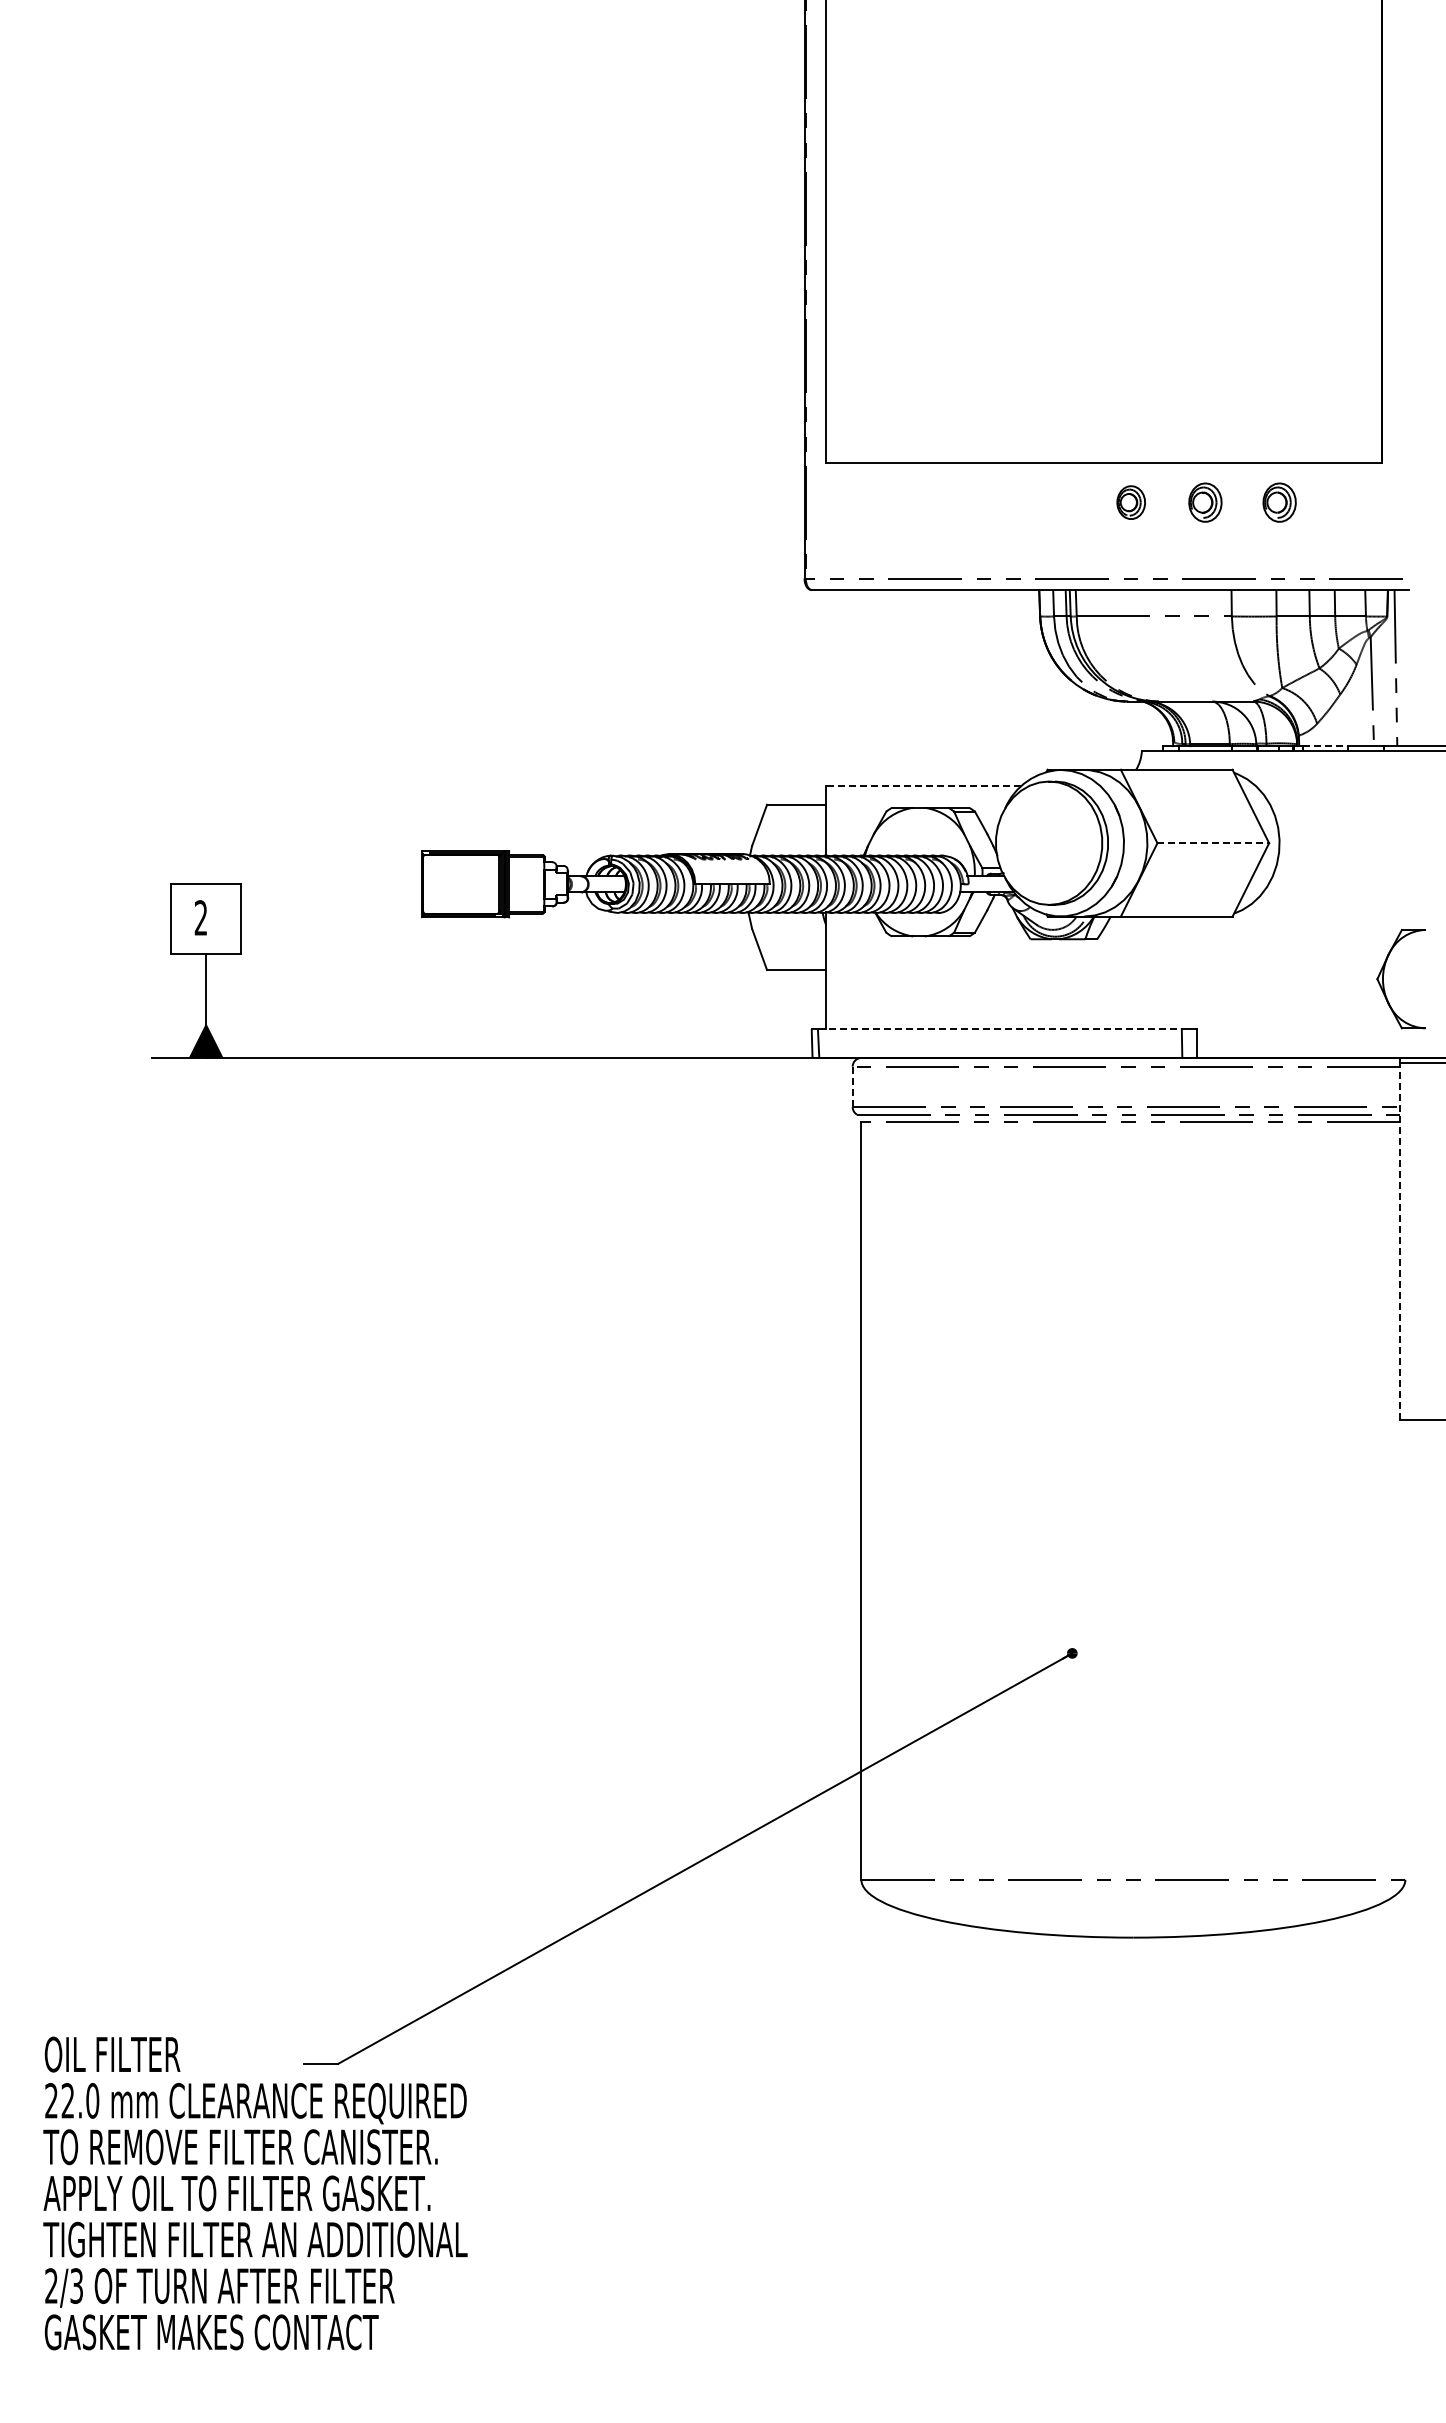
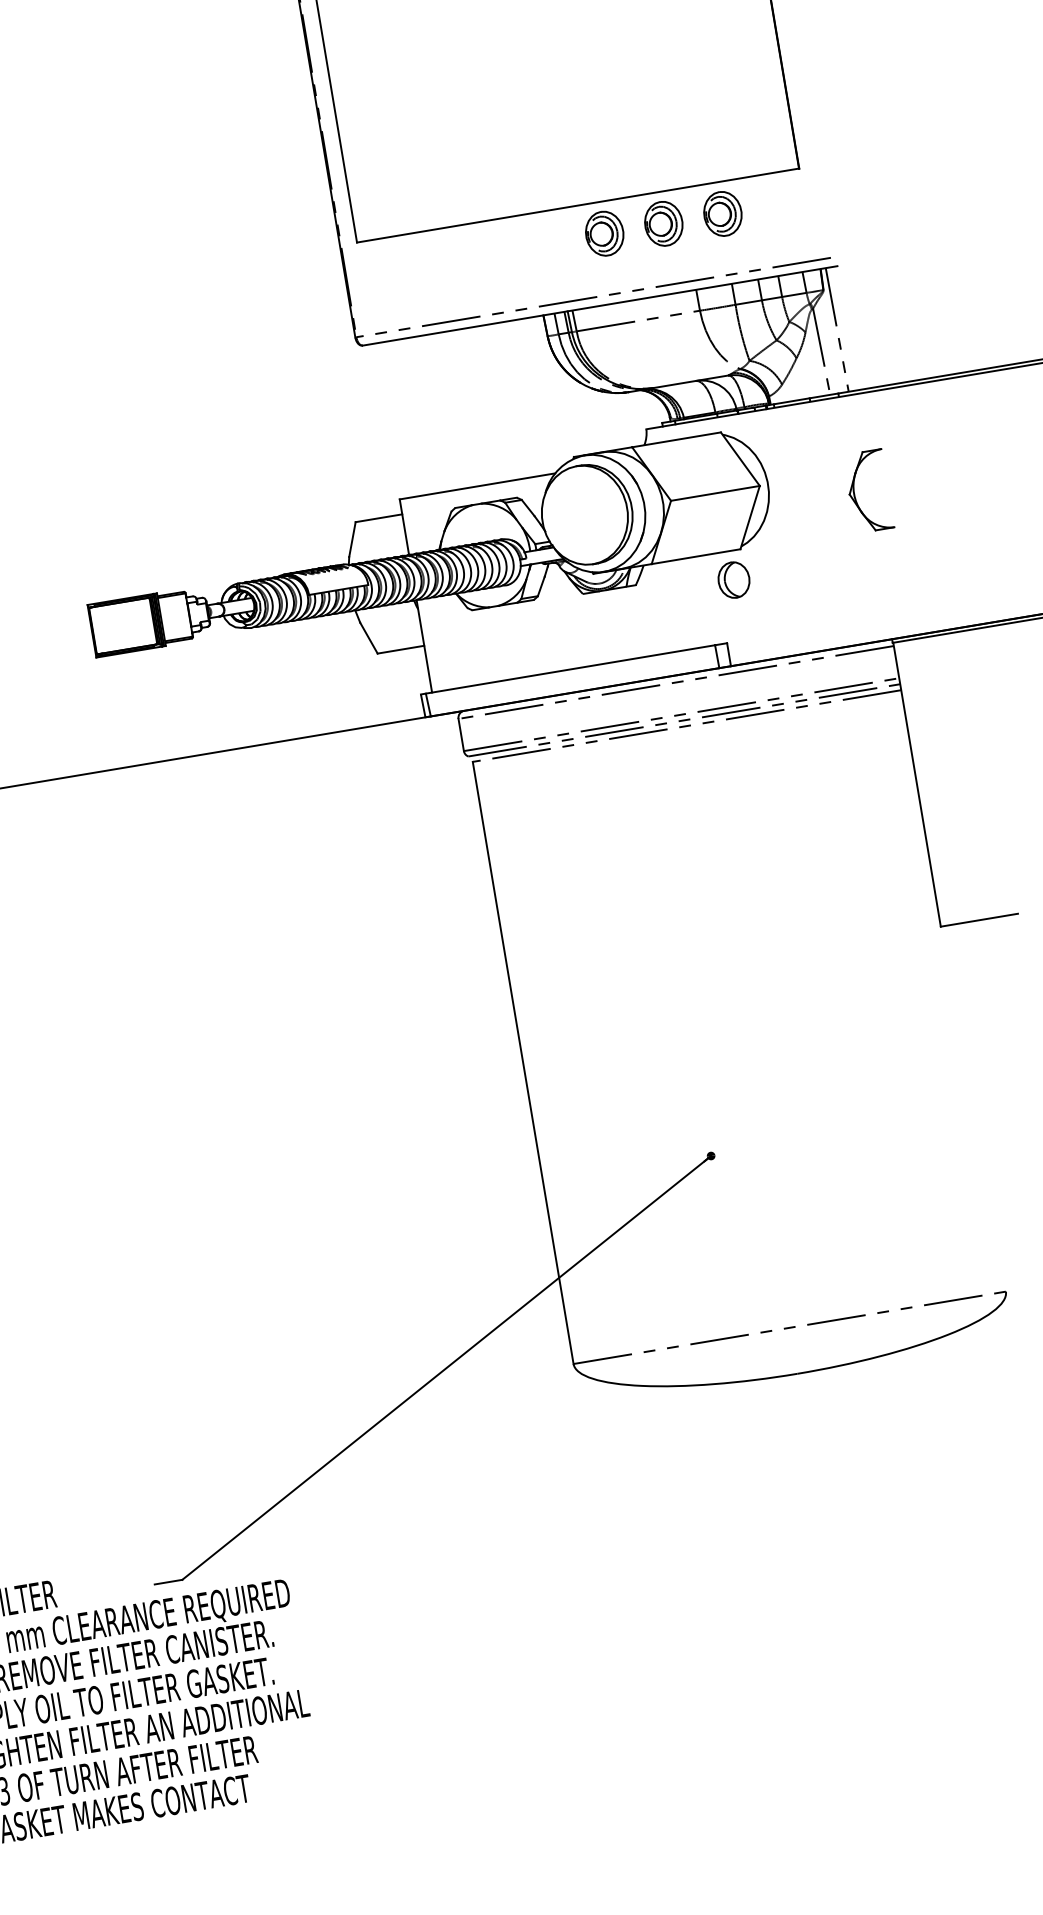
part: (1131, 502) -> (605, 233), size x1.67
part: (1205, 502) -> (663, 223), size x1.43
part: (1279, 502) -> (722, 213), size x1.43
line: (1325, 746) -> (791, 401), dashed -> solid
line: (923, 785) -> (477, 486), dashed -> solid
line: (1213, 843) -> (715, 493), dashed -> solid
part: (1218, 953) -> (734, 580), added
part: (1384, 974) -> (854, 489), moved
line: (999, 1029) -> (570, 669), dashed -> solid
line: (852, 1087) -> (461, 735), dashed -> solid
line: (1400, 1241) -> (917, 785), dashed -> solid

